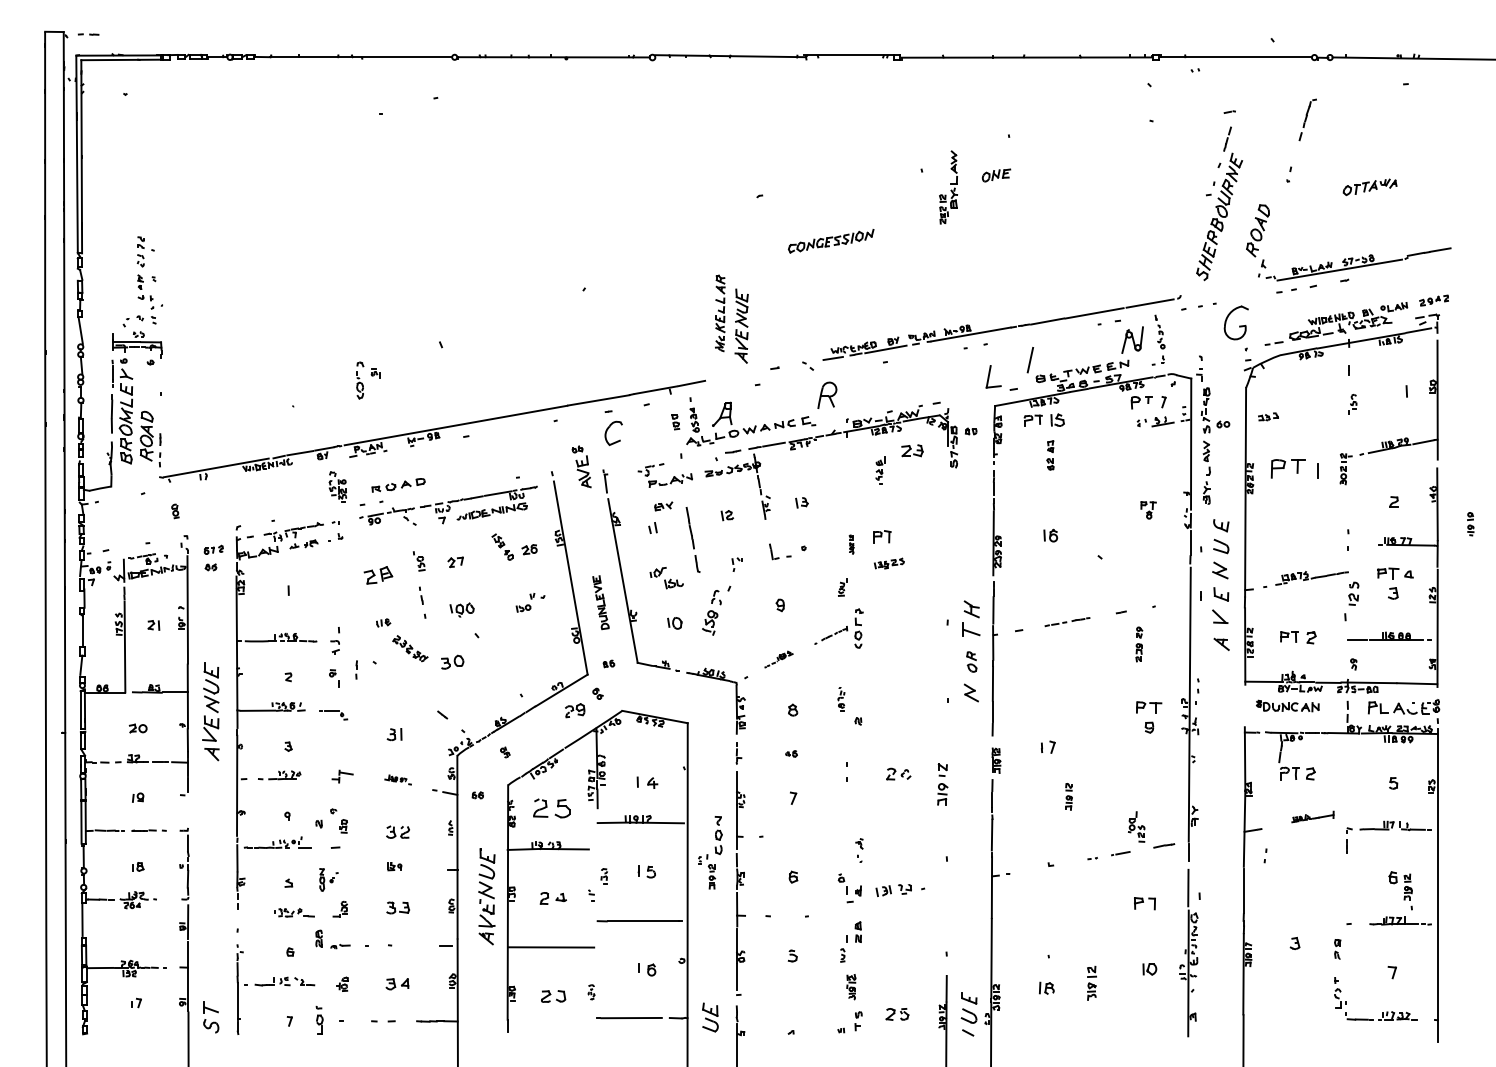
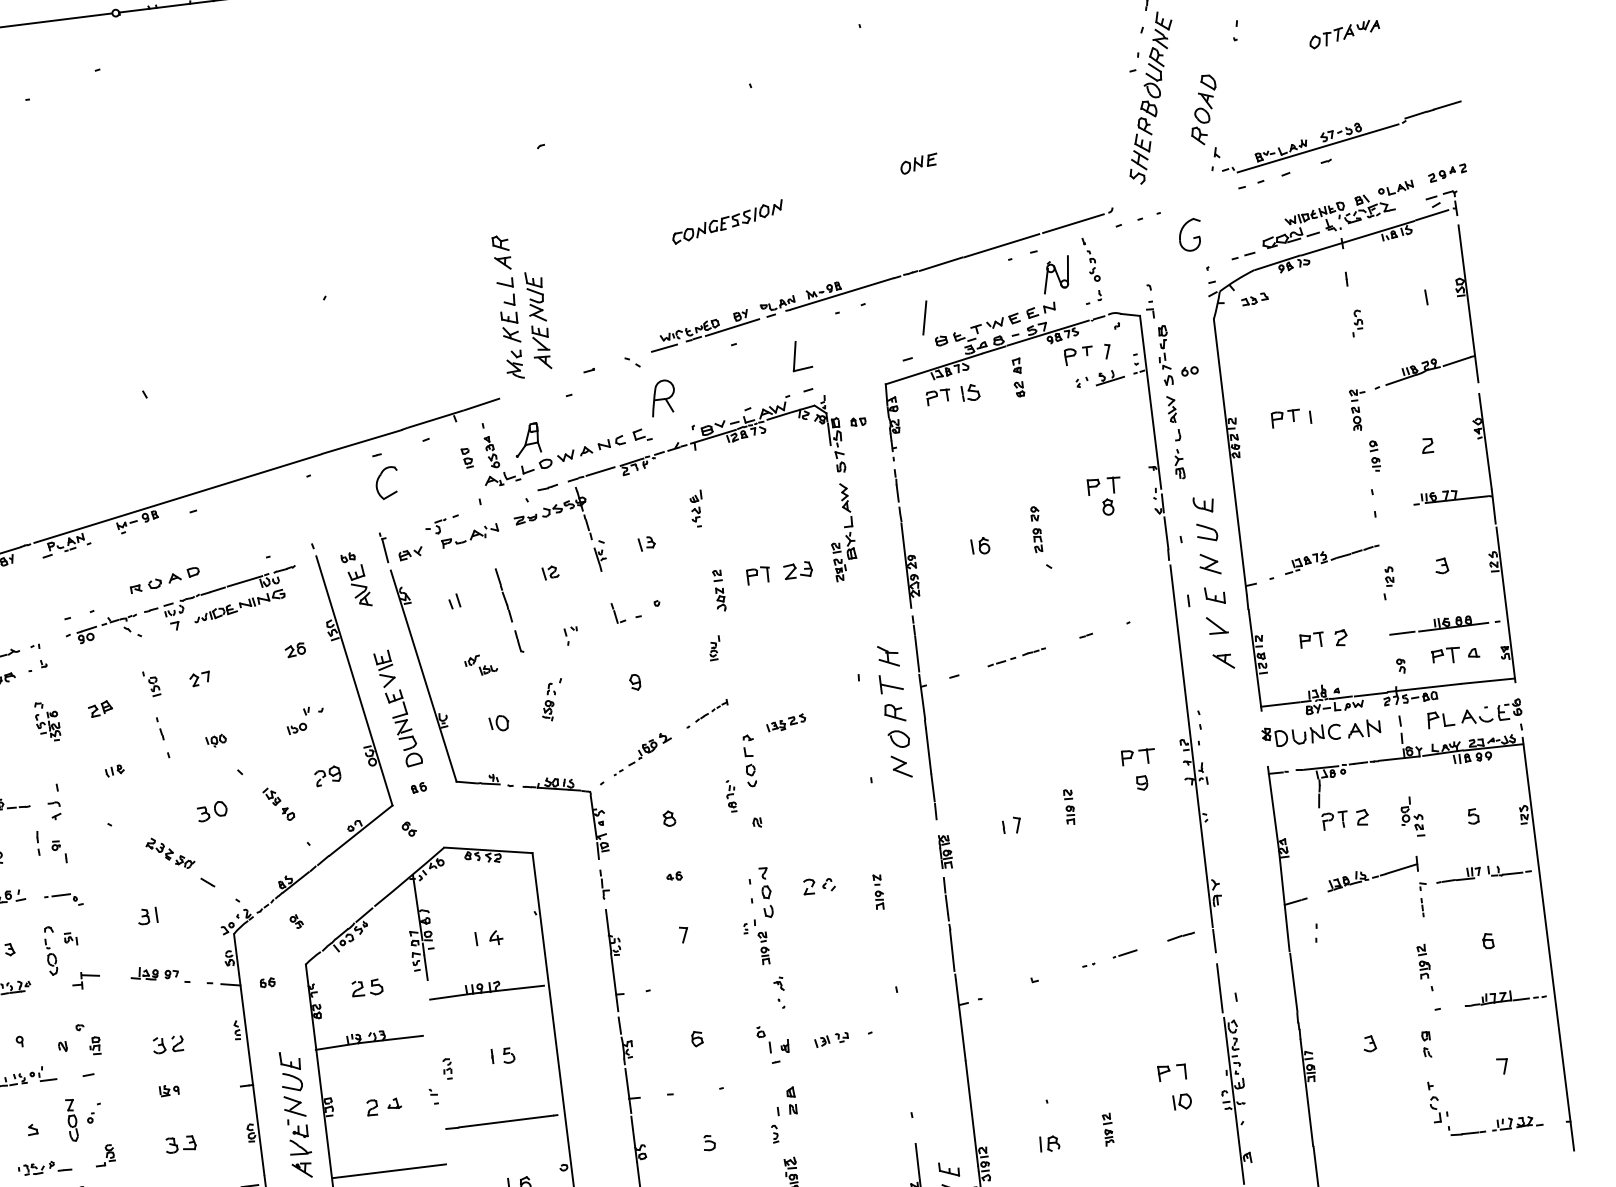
part: (996, 175) -> (919, 163), moved
part: (948, 187) -> (841, 532), moved
part: (830, 241) -> (726, 222), moved
part: (720, 313) -> (508, 307), size x1.43
part: (1236, 322) -> (1190, 234), size x0.71
part: (993, 376) -> (801, 355), moved
part: (368, 380) -> (62, 949), moved
part: (1268, 416) -> (1254, 298), moved
part: (912, 450) -> (798, 569), moved
part: (1050, 455) -> (1018, 377), moved
part: (581, 466) -> (356, 579), moved
part: (1294, 468) -> (1290, 417), size x0.62
part: (880, 470) -> (696, 508), moved
part: (398, 485) -> (164, 580), moved
part: (337, 486) -> (46, 721), moved
part: (663, 506) -> (410, 553), moved
part: (1148, 510) -> (1105, 496), size x1.67
part: (1470, 524) -> (1374, 456), moved
part: (851, 544) -> (719, 590), size x1.67
part: (502, 546) -> (278, 803), moved
part: (889, 563) -> (786, 722), moved
part: (1395, 573) -> (1455, 654), moved
part: (378, 575) -> (100, 709), size x0.62
part: (666, 577) -> (480, 664), size x0.71
part: (1352, 600) -> (1389, 582), size x0.62
part: (600, 602) -> (397, 708), size x1.67
part: (461, 609) -> (215, 740), size x0.62
part: (716, 610) -> (551, 699), size x0.62
part: (858, 628) -> (749, 760), moved
part: (1139, 644) -> (1037, 529), moved
part: (410, 648) -> (170, 853), moved
part: (778, 659) -> (641, 754), size x1.67
part: (971, 661) -> (896, 725), size x1.67
line: (356, 669) -> (38, 842), moved
part: (1287, 705) -> (1320, 731), size x1.43
part: (575, 710) -> (328, 775), moved
part: (397, 779) -> (158, 975), size x1.67
part: (942, 783) -> (878, 890), size x0.62
part: (1068, 796) -> (1068, 806), moved
part: (551, 808) -> (366, 987), size x0.62
part: (1312, 816) -> (1371, 873), size x1.67
part: (1136, 826) -> (1411, 816), moved
part: (710, 852) -> (758, 916), moved
part: (328, 879) -> (84, 1118), size x1.43
part: (893, 890) -> (831, 1039), size x0.71
part: (1407, 891) -> (1423, 967), moved
part: (1144, 903) -> (1171, 1072), moved
part: (1091, 982) -> (1107, 1128), size x0.71

